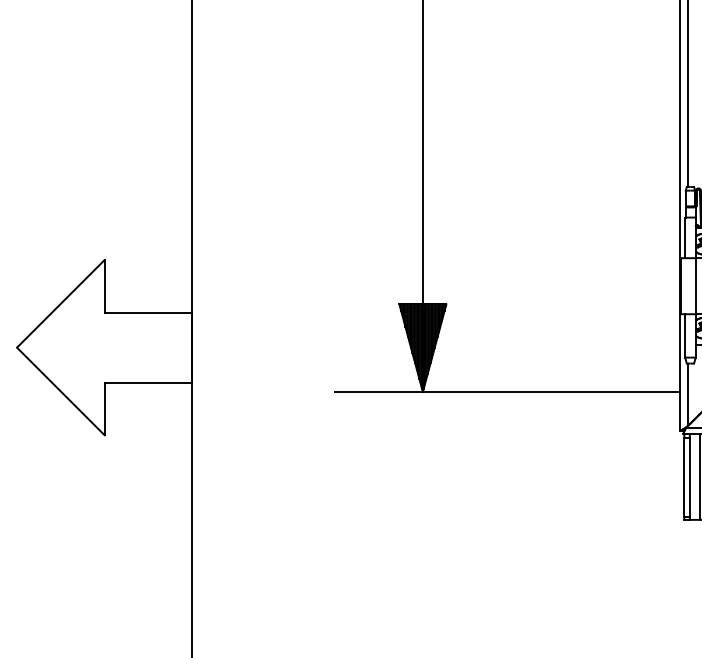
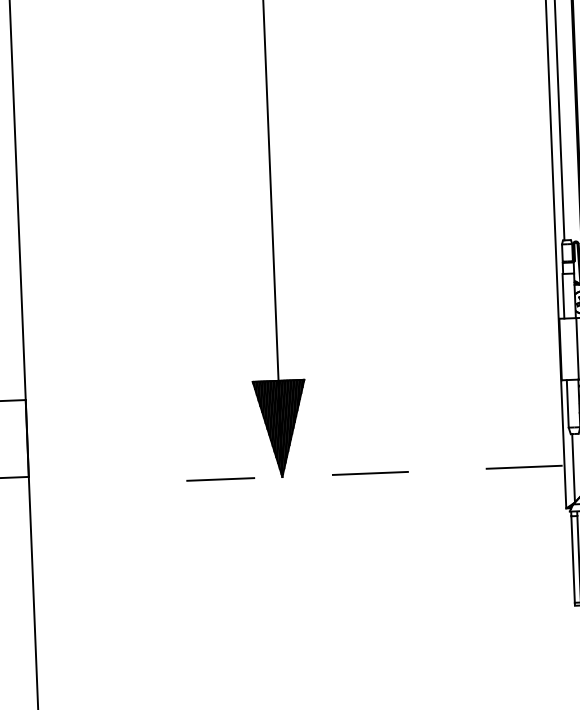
line: (506, 392) -> (374, 473), solid -> dashed

